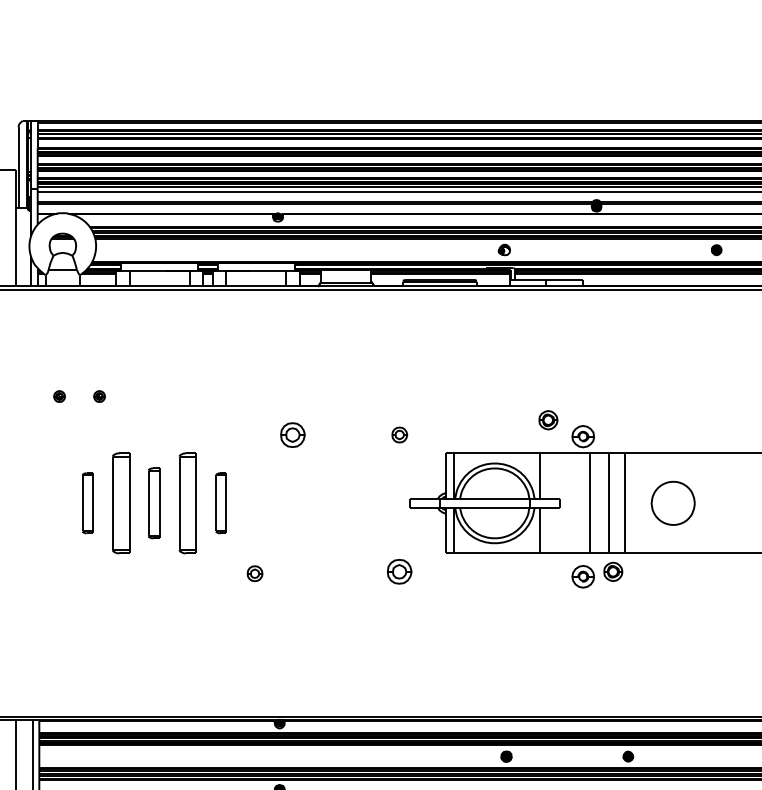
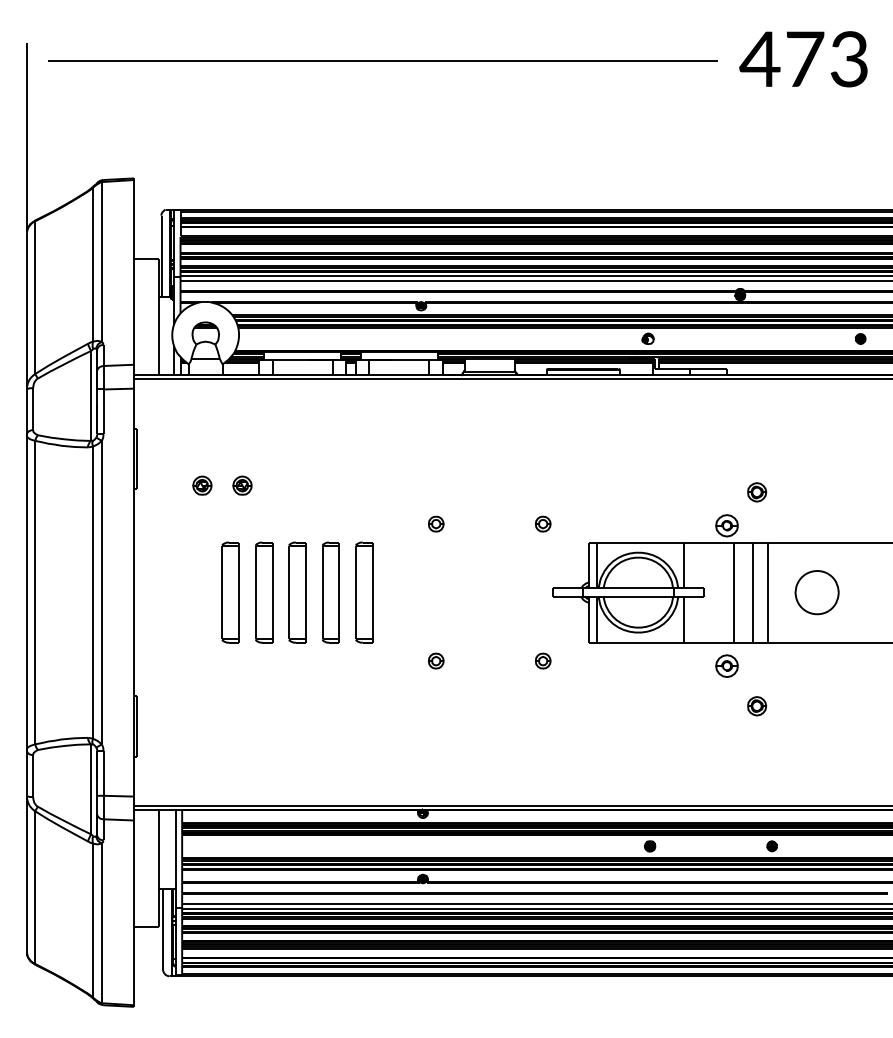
part: (59, 396) -> (202, 485), size x1.67
part: (99, 396) -> (242, 485), size x1.67
part: (548, 420) -> (757, 492), moved
part: (293, 434) -> (436, 523), size x0.62
part: (87, 503) -> (230, 592), size x1.67
part: (154, 503) -> (297, 592), size x1.43
part: (221, 503) -> (364, 592), size x1.67
part: (400, 571) -> (543, 660), size x0.62
part: (613, 572) -> (757, 706), moved
part: (255, 573) -> (436, 660), moved

